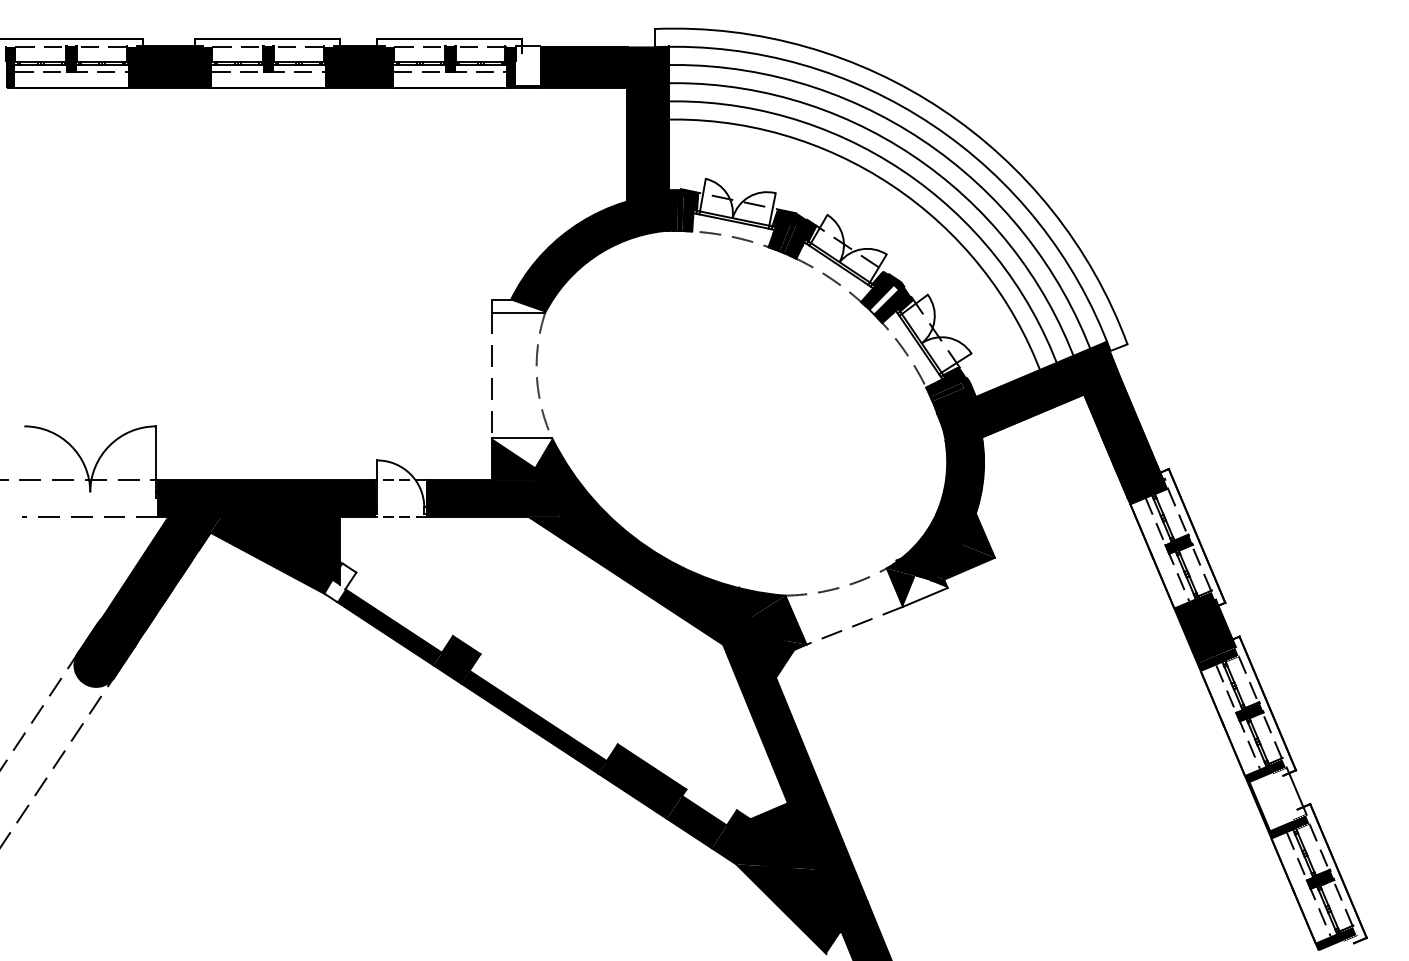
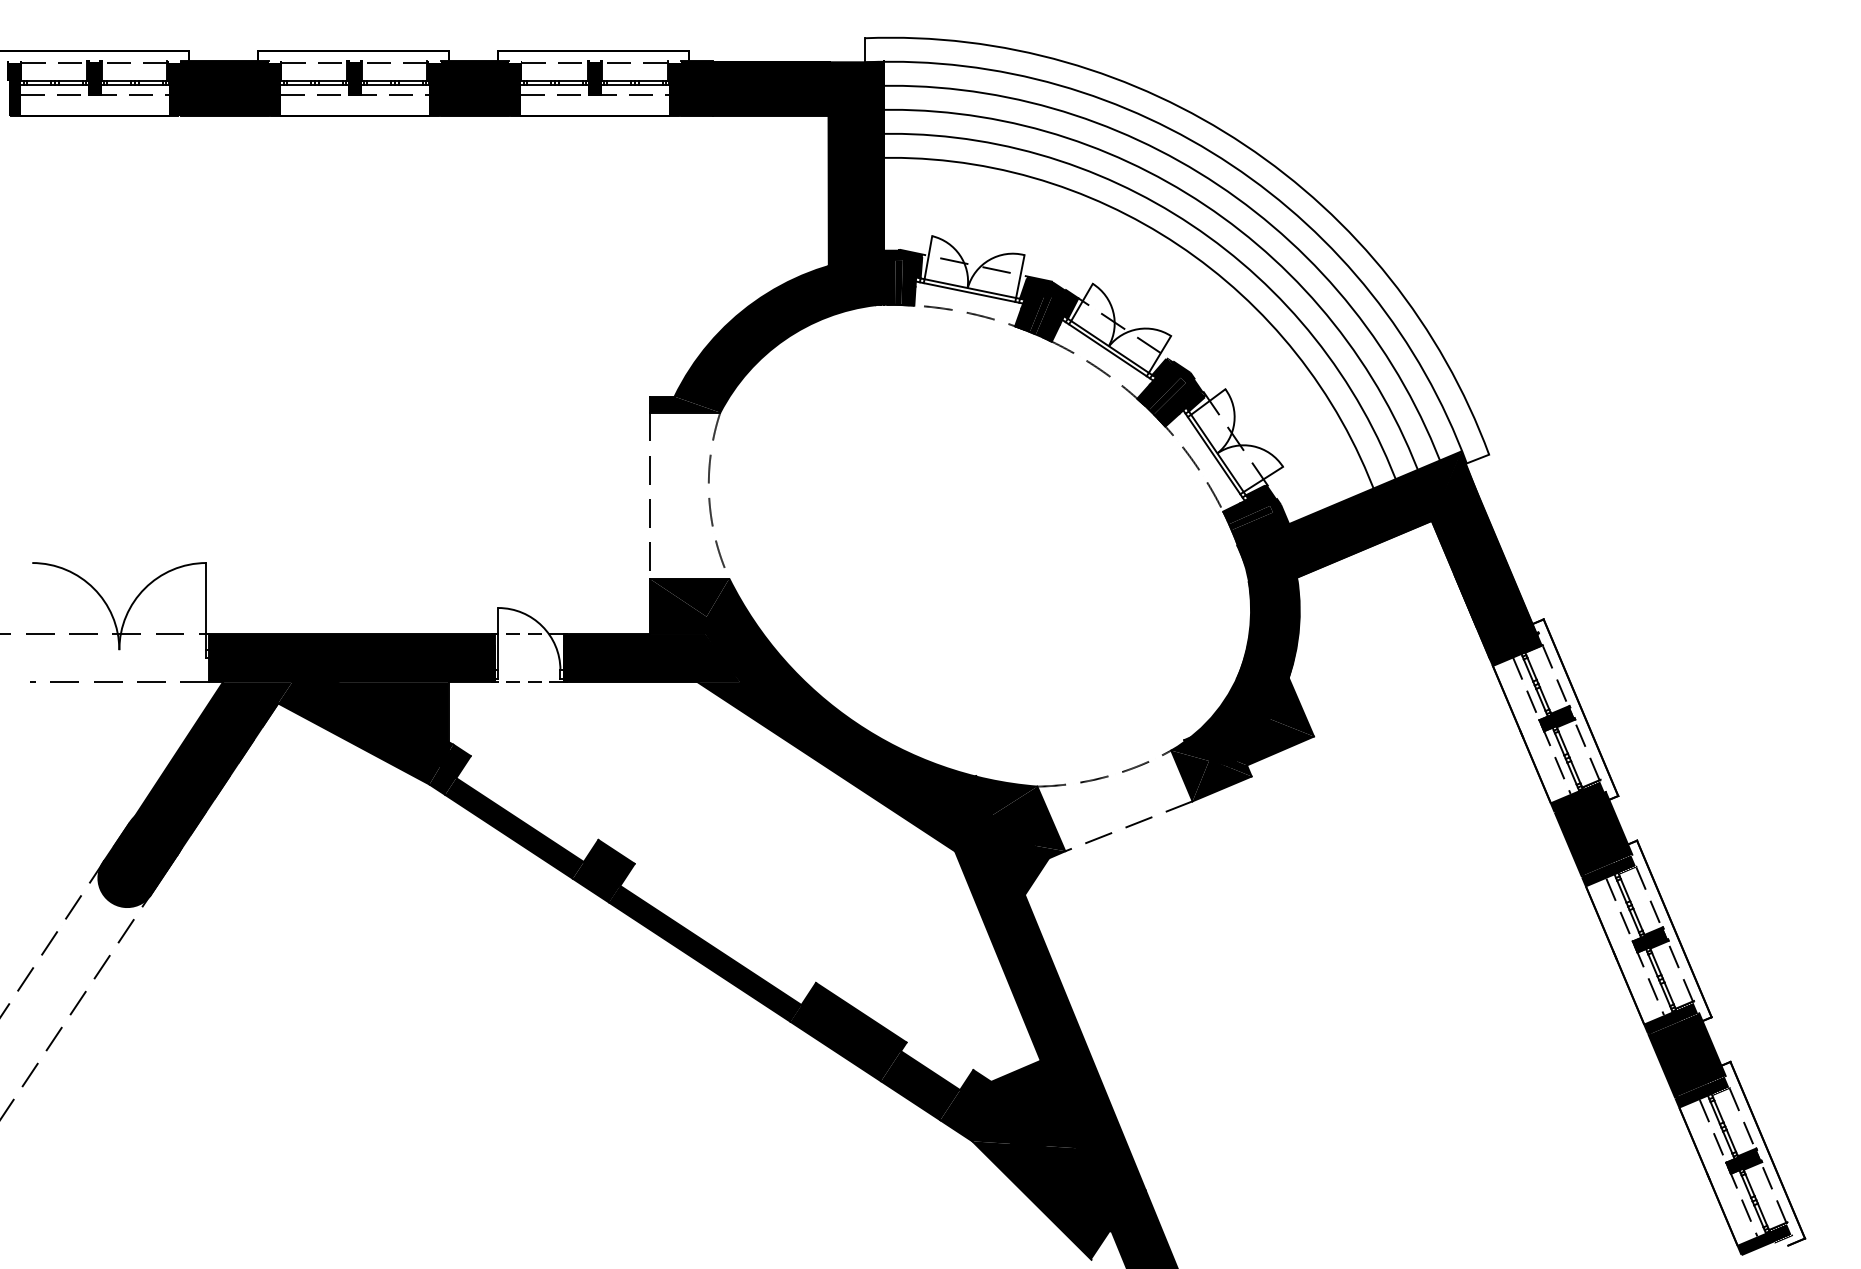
fill: (527, 66) -> (696, 87), added
fill: (883, 298) -> (1166, 394), added
fill: (518, 306) -> (684, 404), added
fill: (521, 456) -> (688, 602), added
fill: (340, 582) -> (449, 769), added
fill: (923, 582) -> (1219, 769), added
fill: (1277, 798) -> (1687, 1054), added

